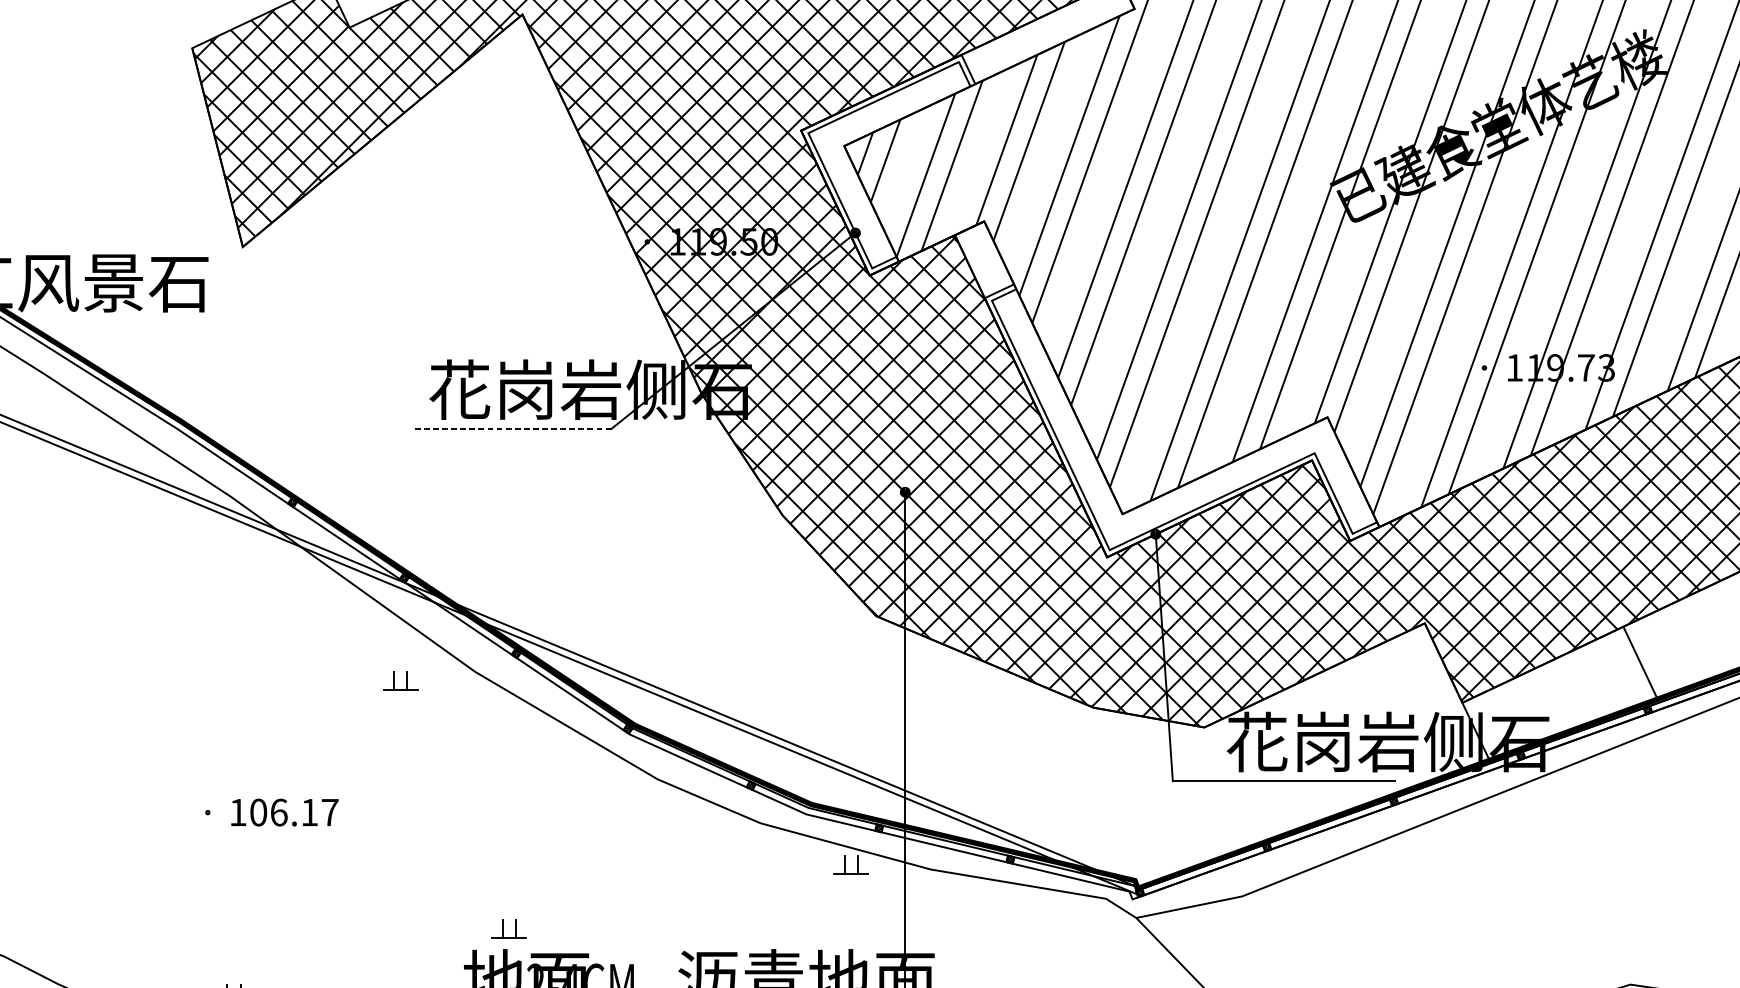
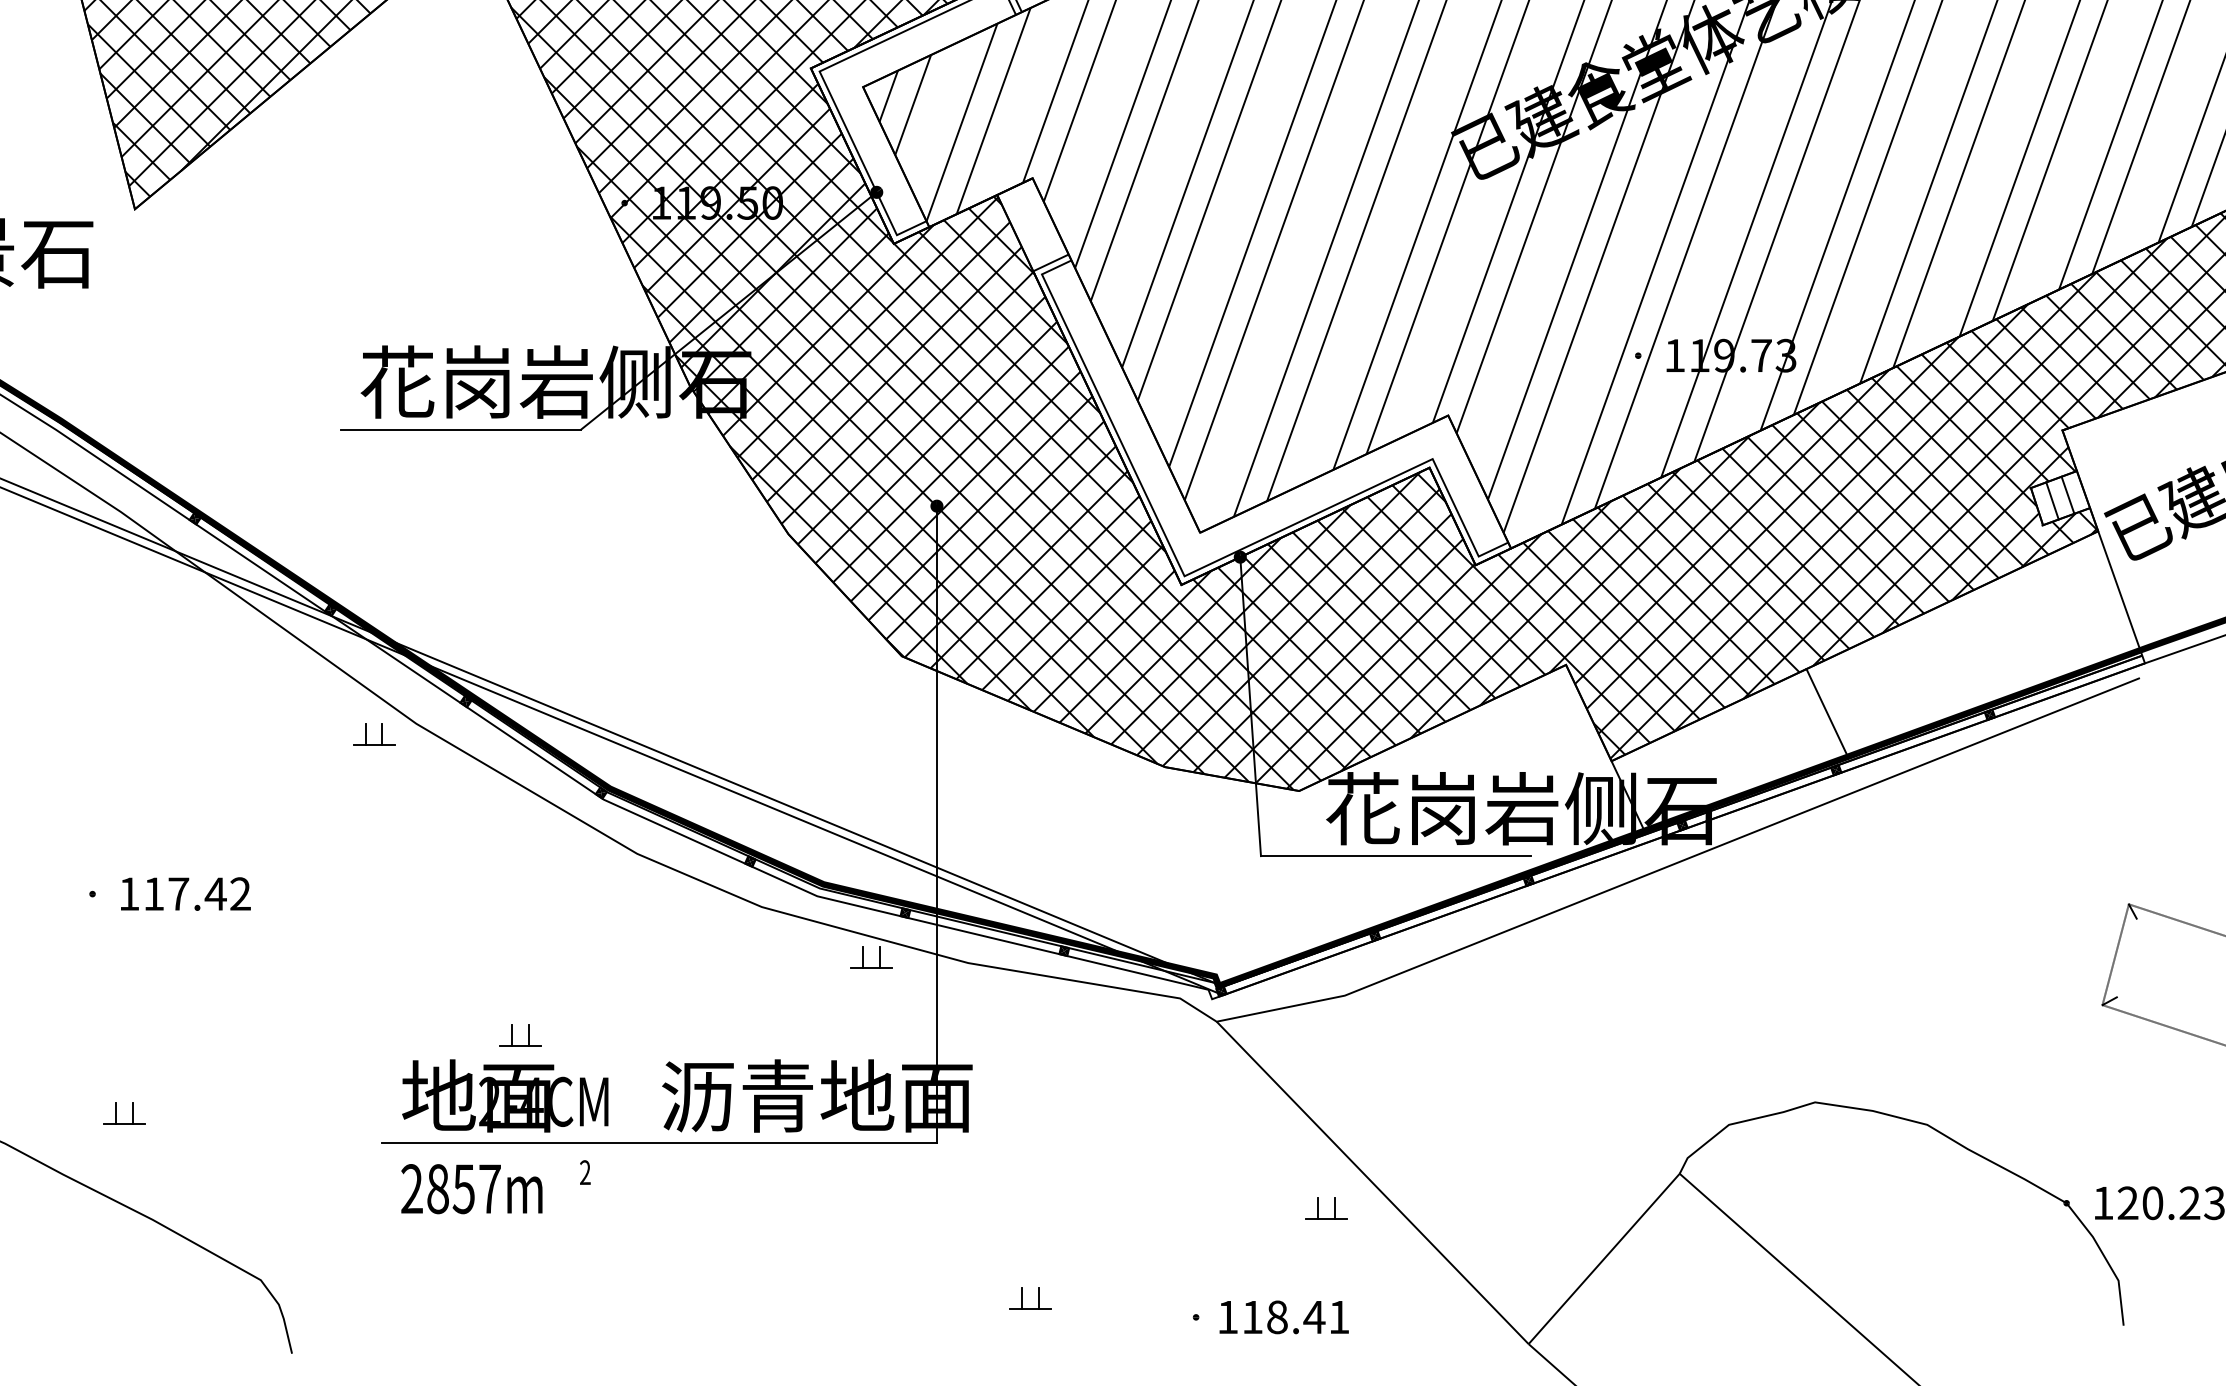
line: (511, 428) -> (460, 429), dashed -> solid
part: (406, 680) -> (381, 734), moved
text: (294, 812) -> (197, 893), 106.17 -> 117.42
part: (502, 929) -> (512, 1035), moved

